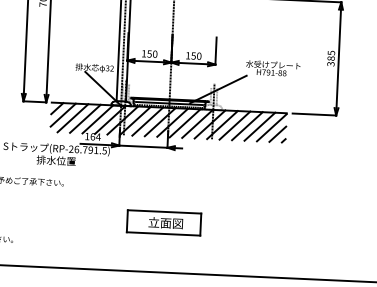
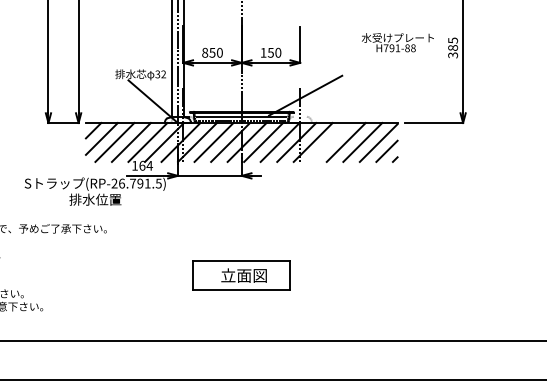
text: (144, 53) -> (205, 52), 150 -> 850
text: (272, 68) -> (397, 42), moved
line: (234, 125) -> (329, 142), removed

